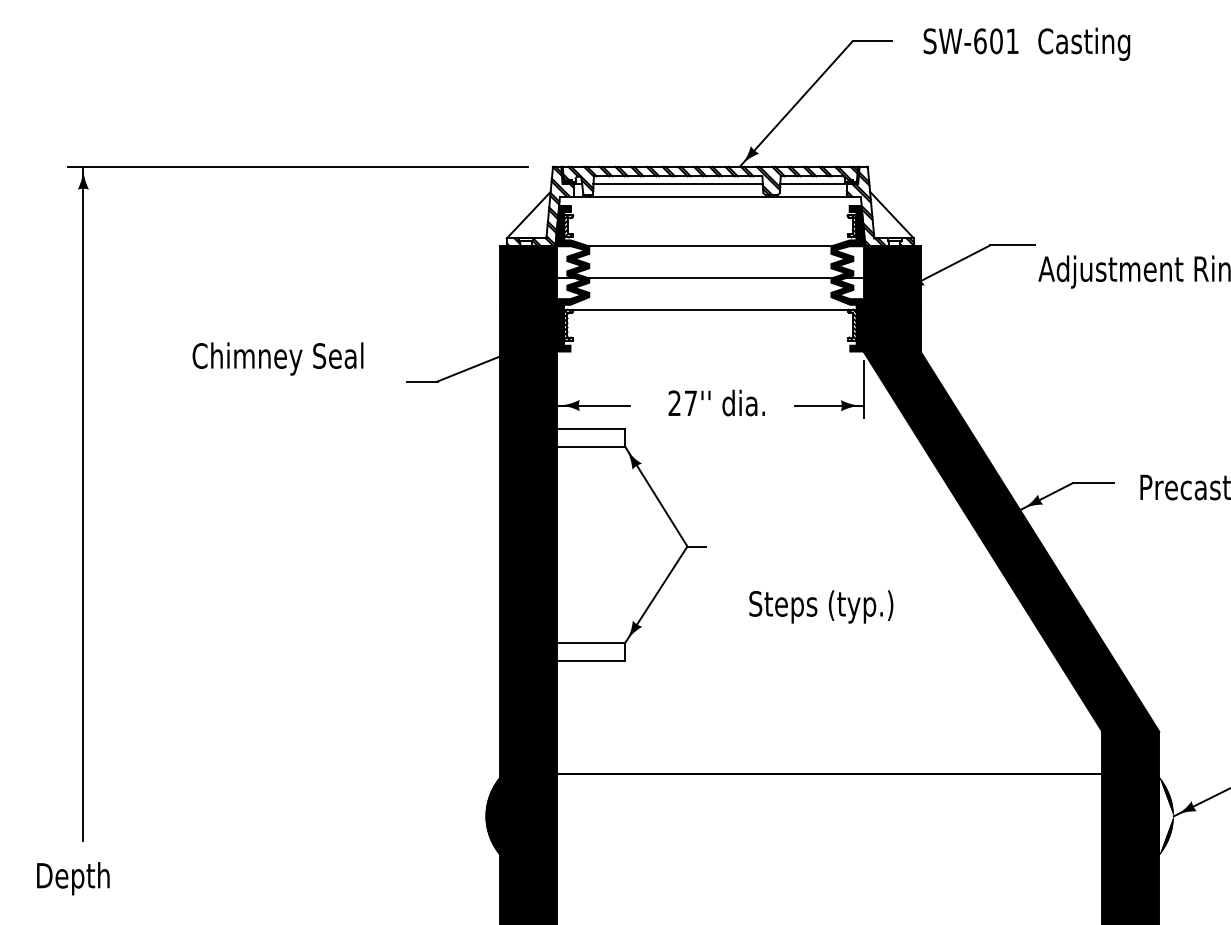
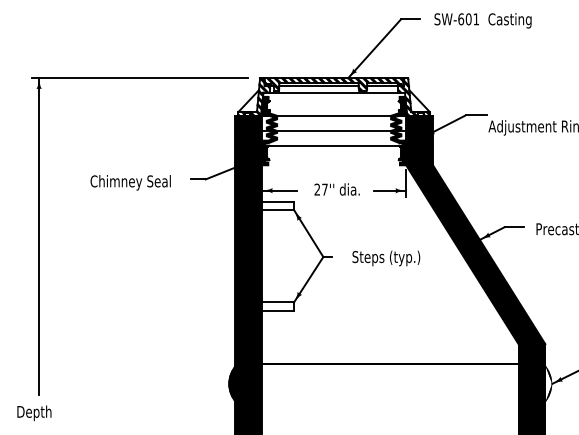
text: (277, 358) -> (130, 182), moved
text: (821, 607) -> (386, 258), moved

